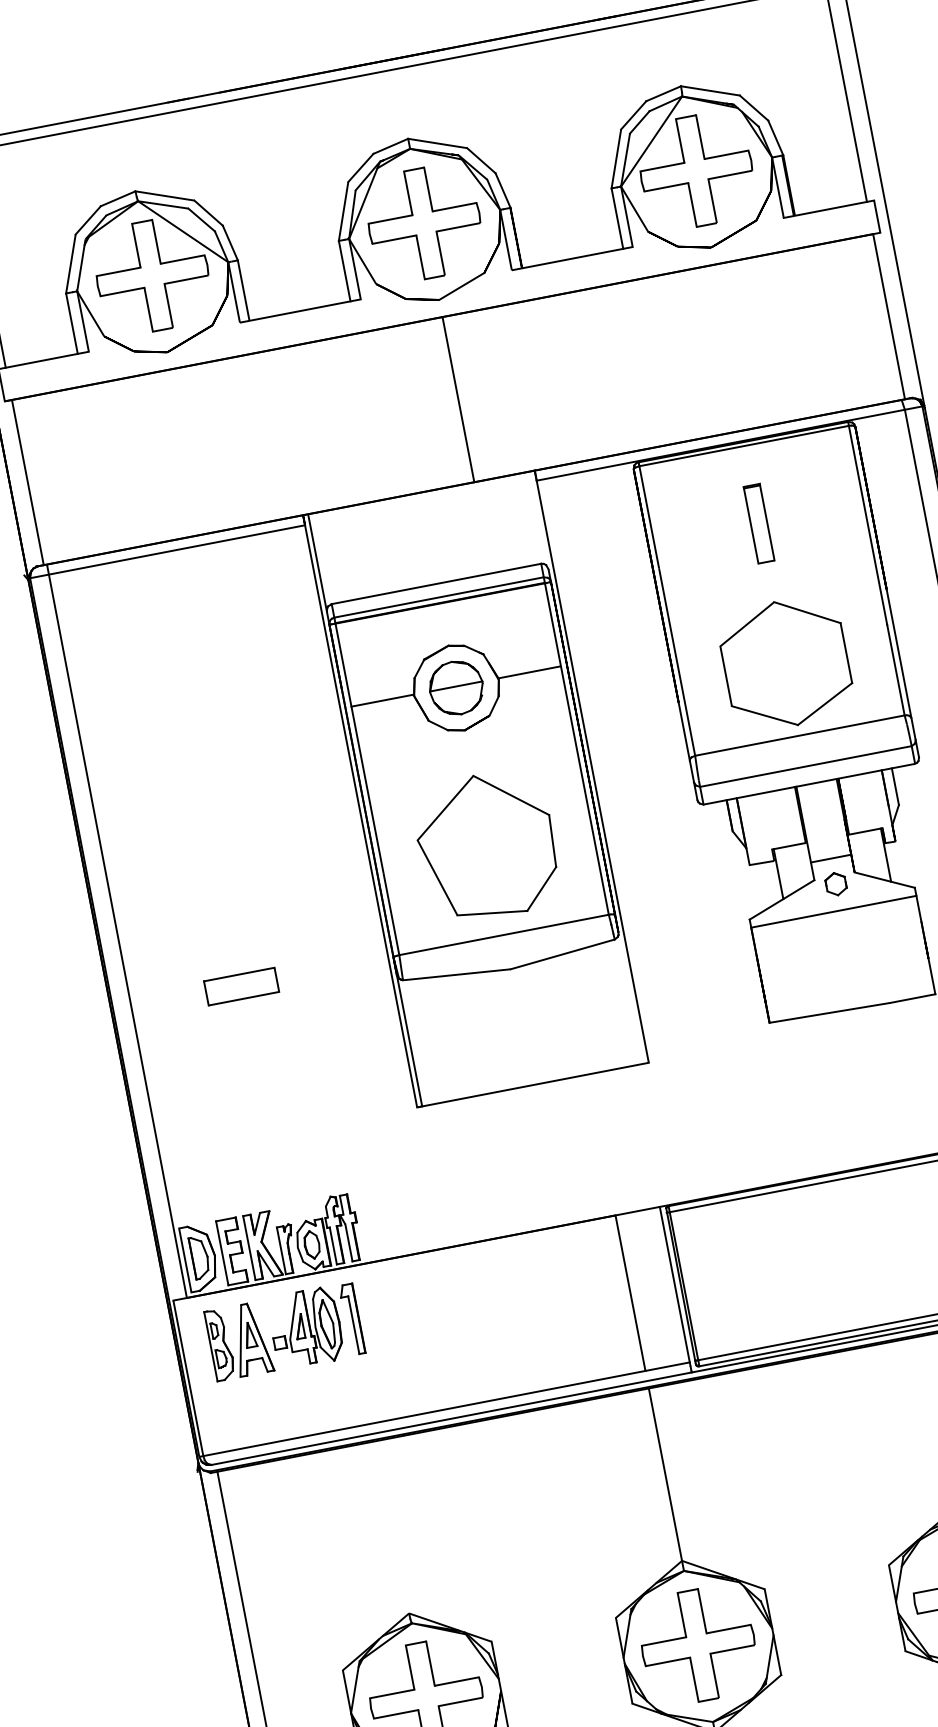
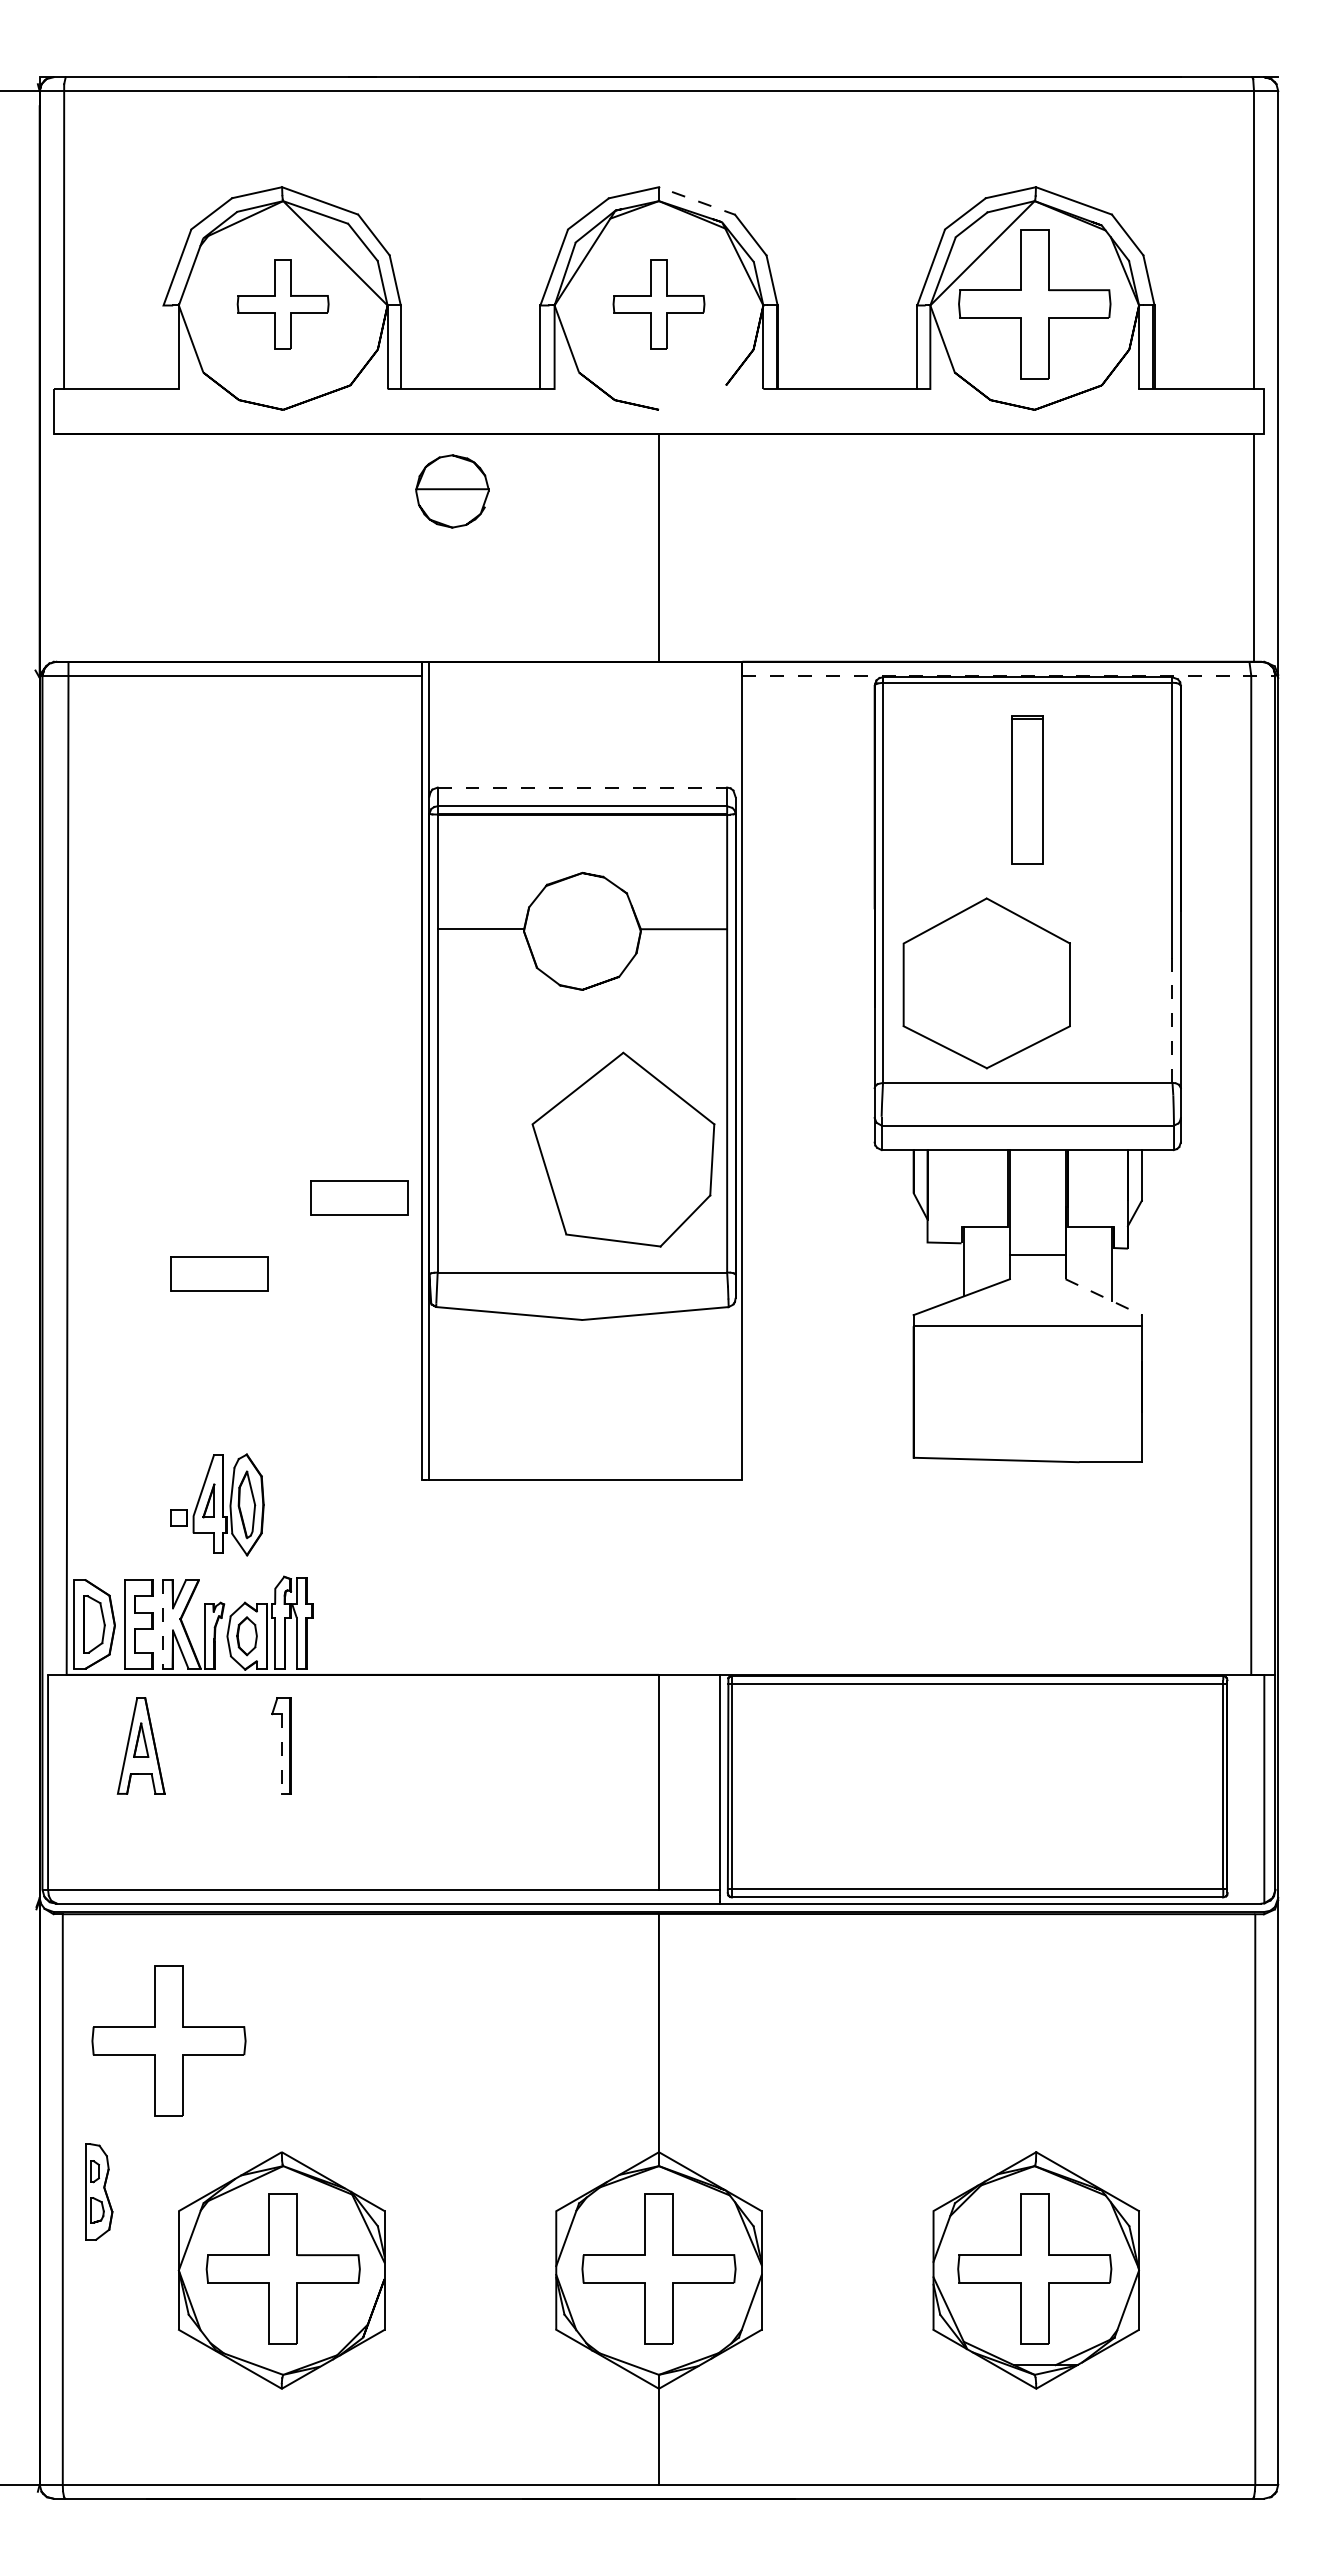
line: (431, 142) -> (689, 198), solid -> dashed
part: (424, 223) -> (658, 304), size x0.6
part: (152, 276) -> (282, 304), size x0.6
line: (461, 286) -> (692, 397), removed
line: (71, 323) -> (163, 347), removed
line: (729, 443) -> (1009, 675), solid -> dashed
line: (28, 482) -> (64, 547), removed
part: (758, 523) -> (1027, 789), size x1.4
line: (436, 583) -> (582, 787), solid -> dashed
part: (785, 663) -> (986, 983), moved
line: (895, 670) -> (1172, 1020), solid -> dashed
part: (456, 688) -> (452, 491), moved
part: (486, 845) -> (623, 1149), moved
line: (885, 880) -> (1104, 1297), solid -> dashed
part: (835, 883) -> (1037, 1289), removed
part: (332, 911) -> (359, 1197), added
line: (249, 1248) -> (162, 1624), solid -> dashed
line: (354, 1324) -> (282, 1753), solid -> dashed
part: (305, 1328) -> (217, 1504), moved
part: (220, 1344) -> (99, 2191), moved
part: (311, 1548) -> (168, 2040), added

